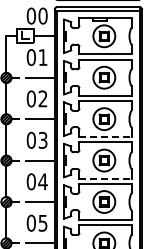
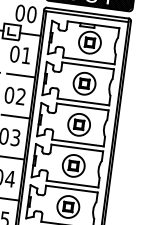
line: (106, 137) -> (78, 143), dashed -> solid
line: (106, 178) -> (73, 183), dashed -> solid

